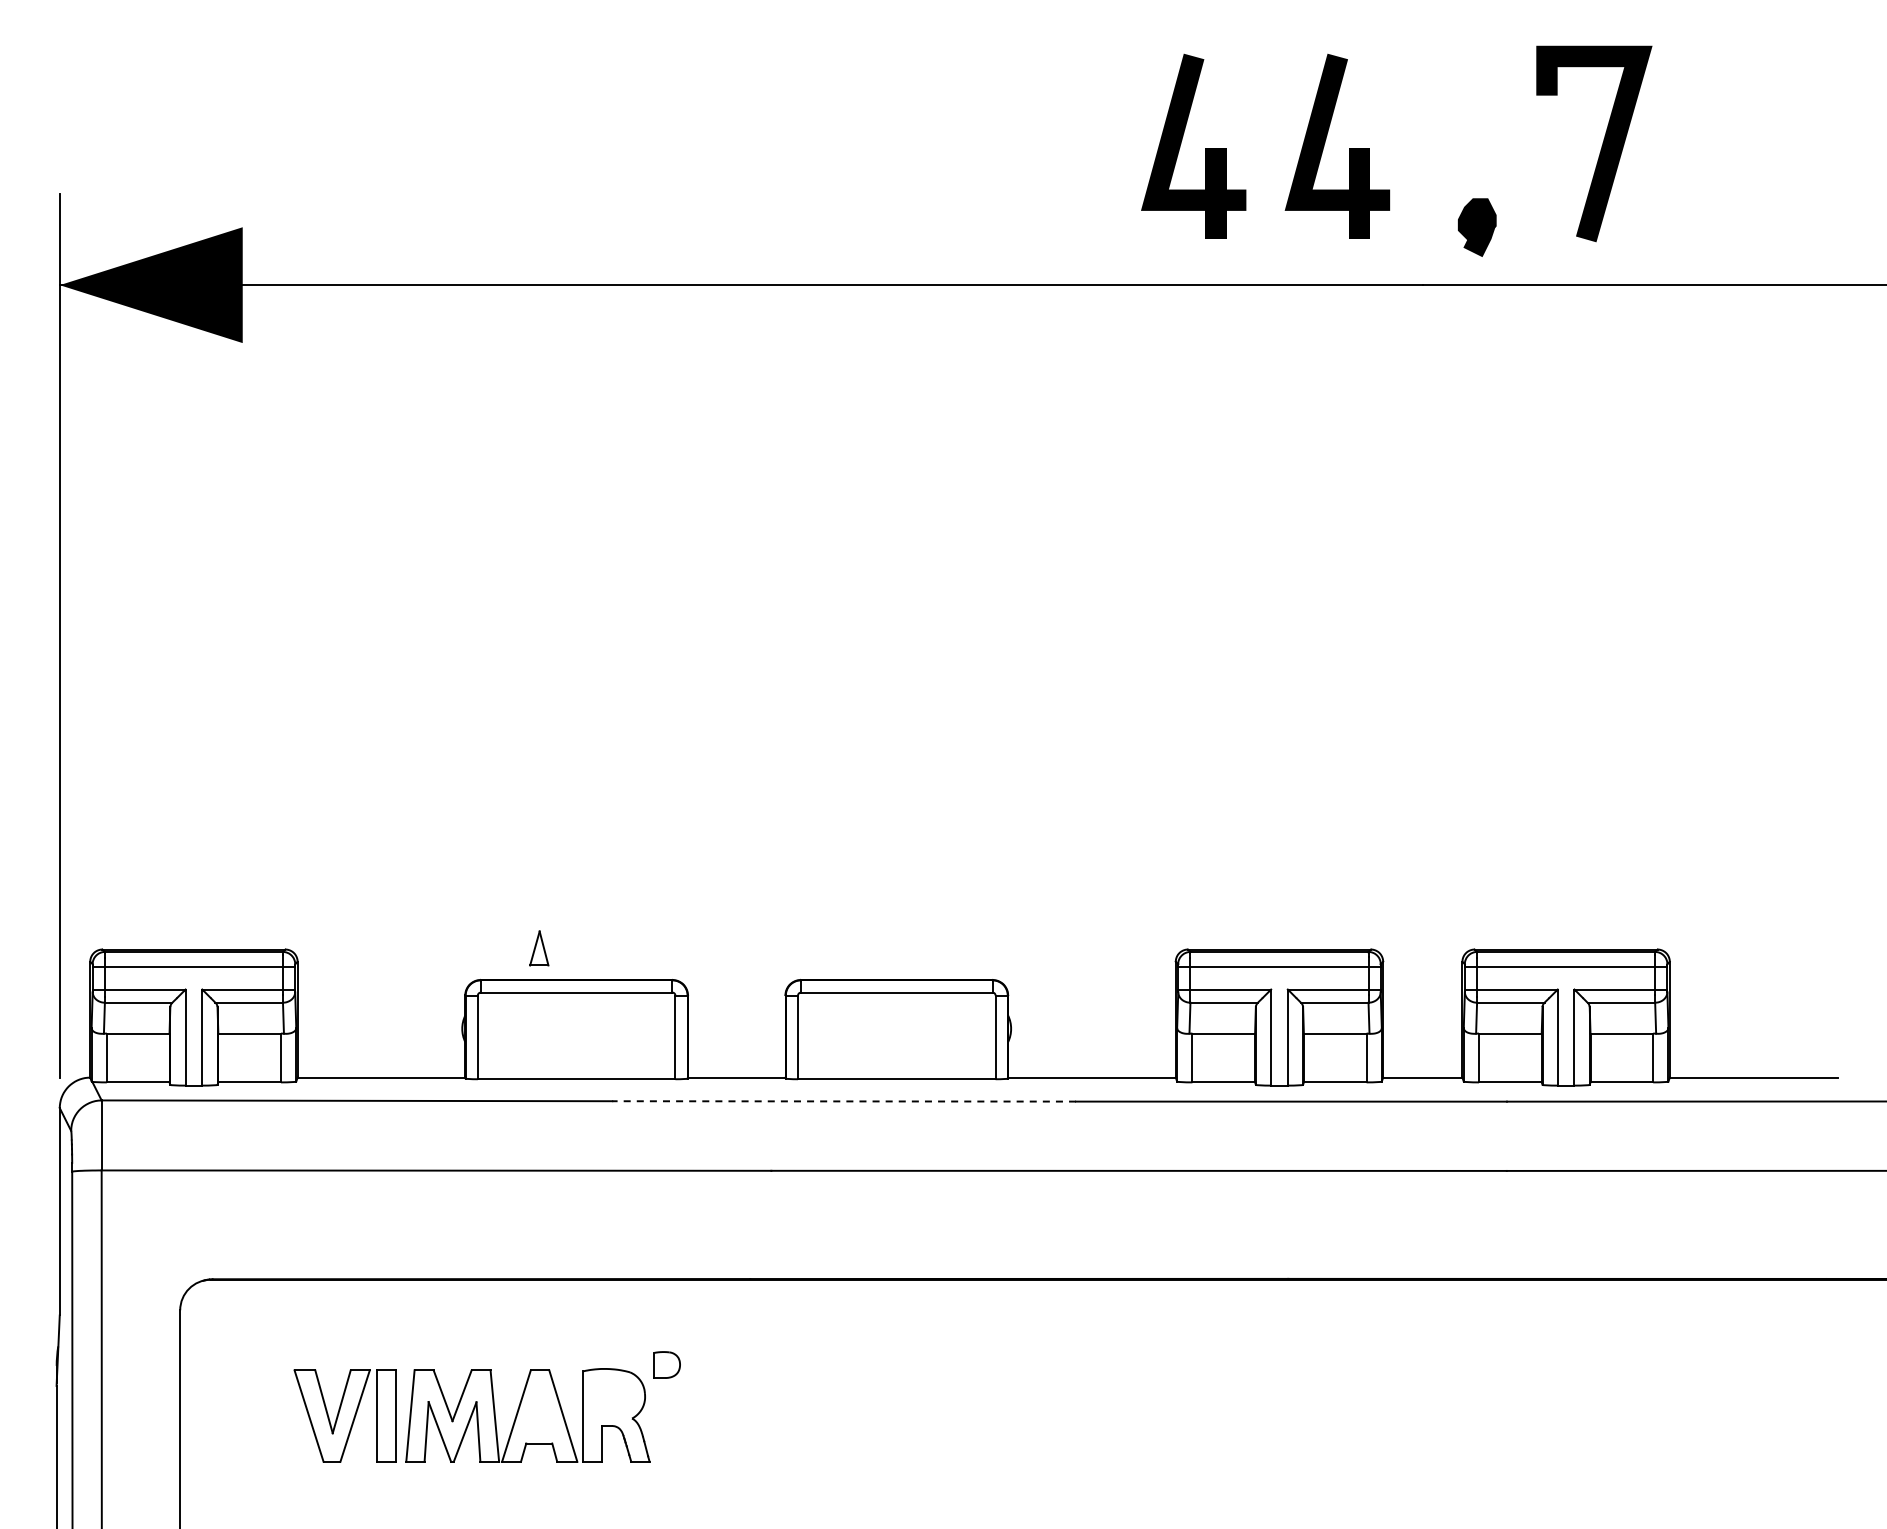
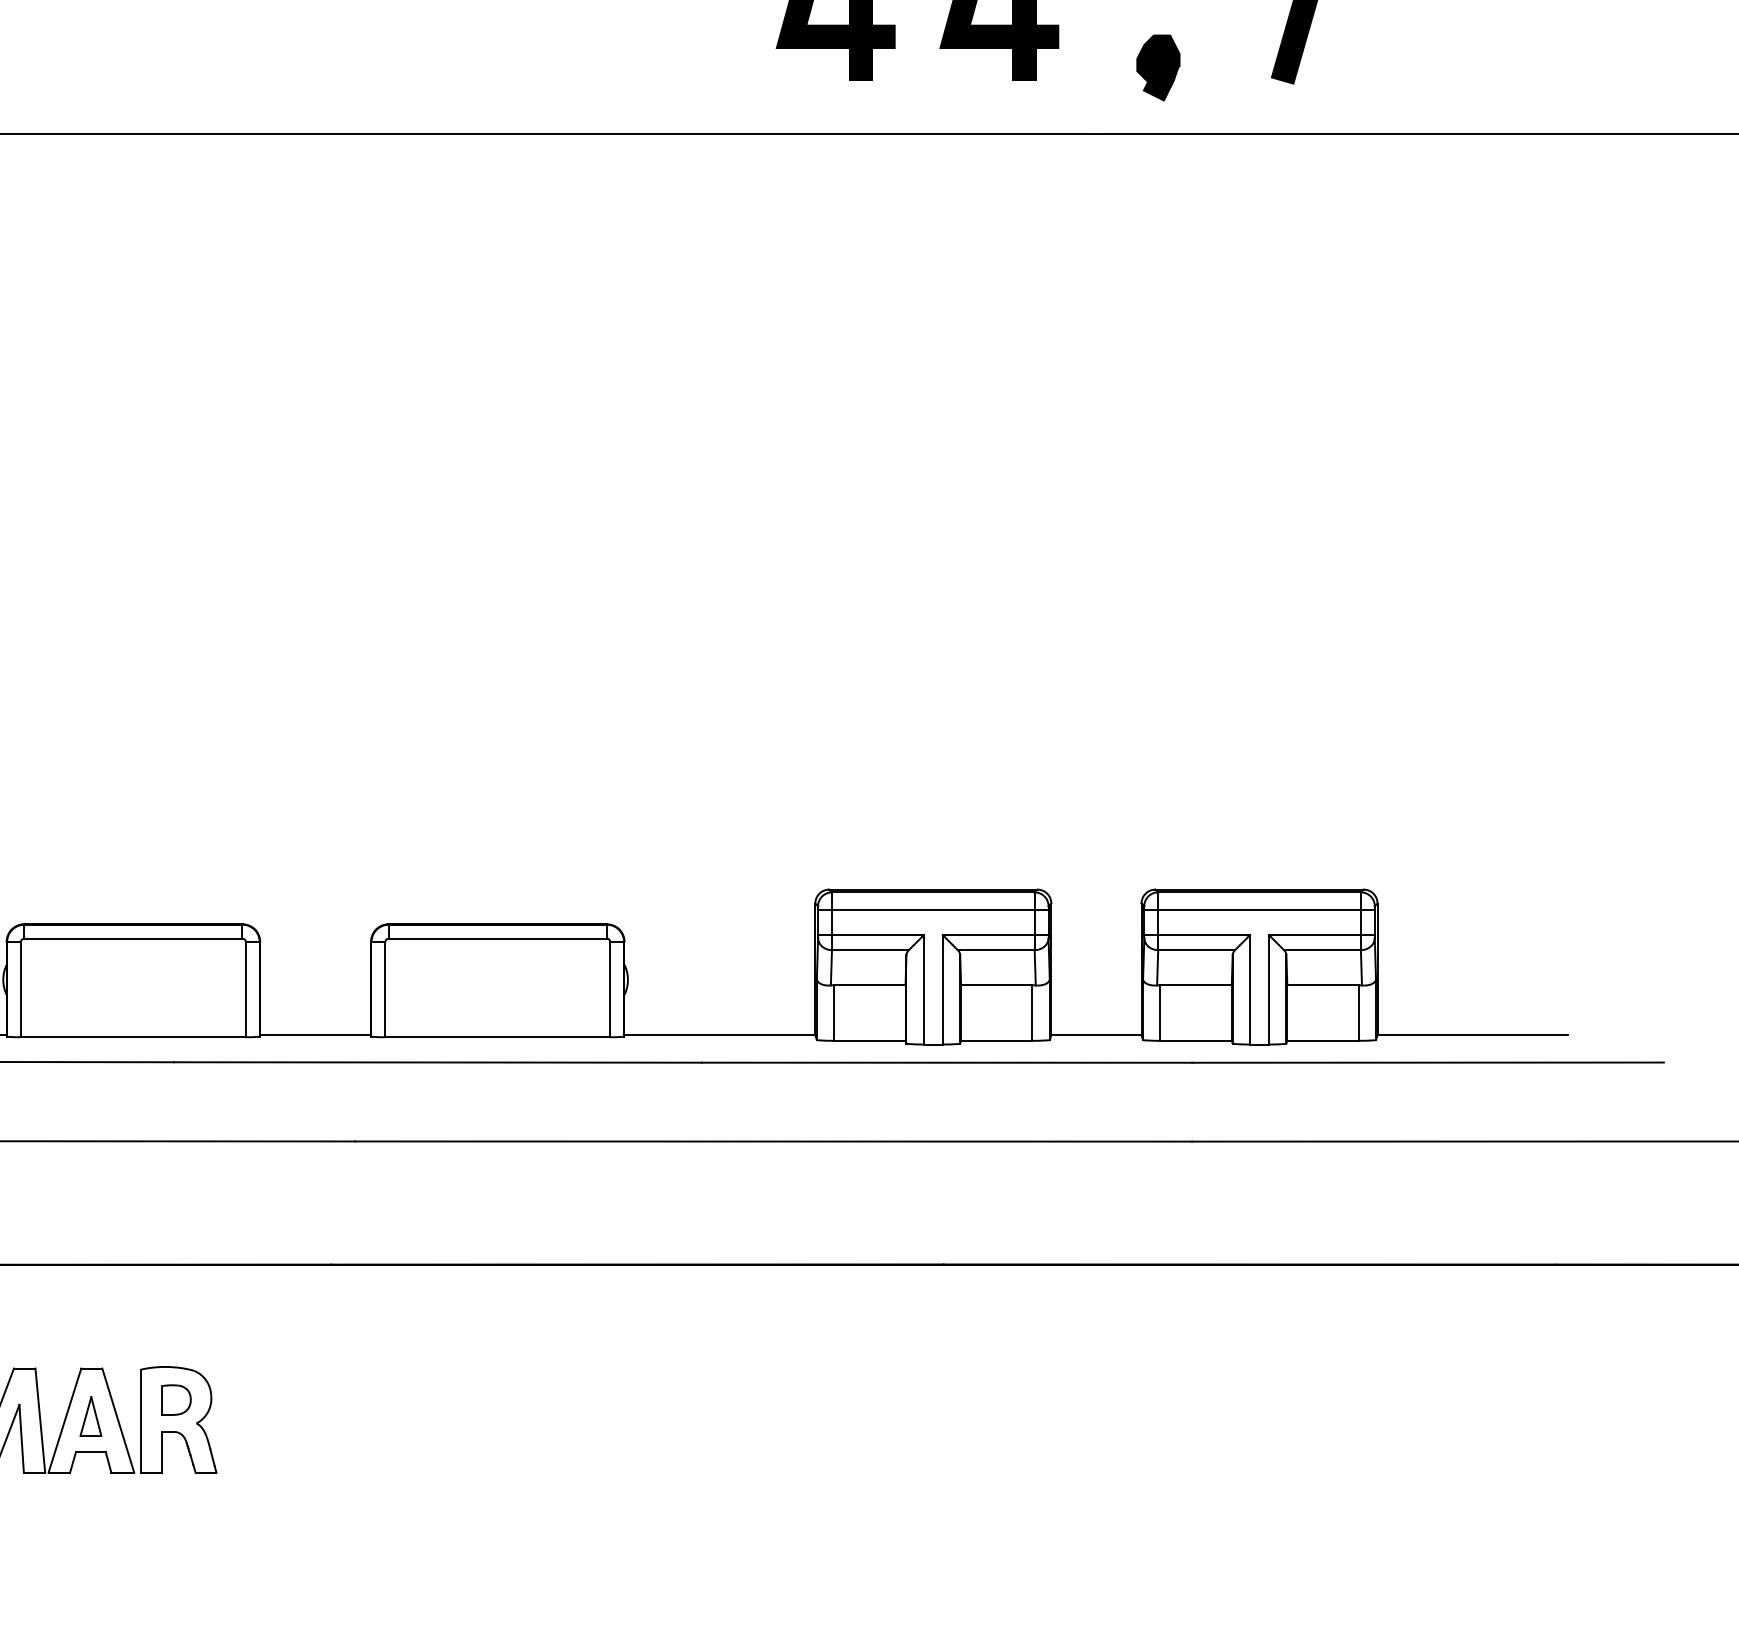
part: (539, 948) -> (91, 1416), moved
line: (844, 1101) -> (438, 1062), dashed -> solid
part: (666, 1364) -> (175, 1399), moved

